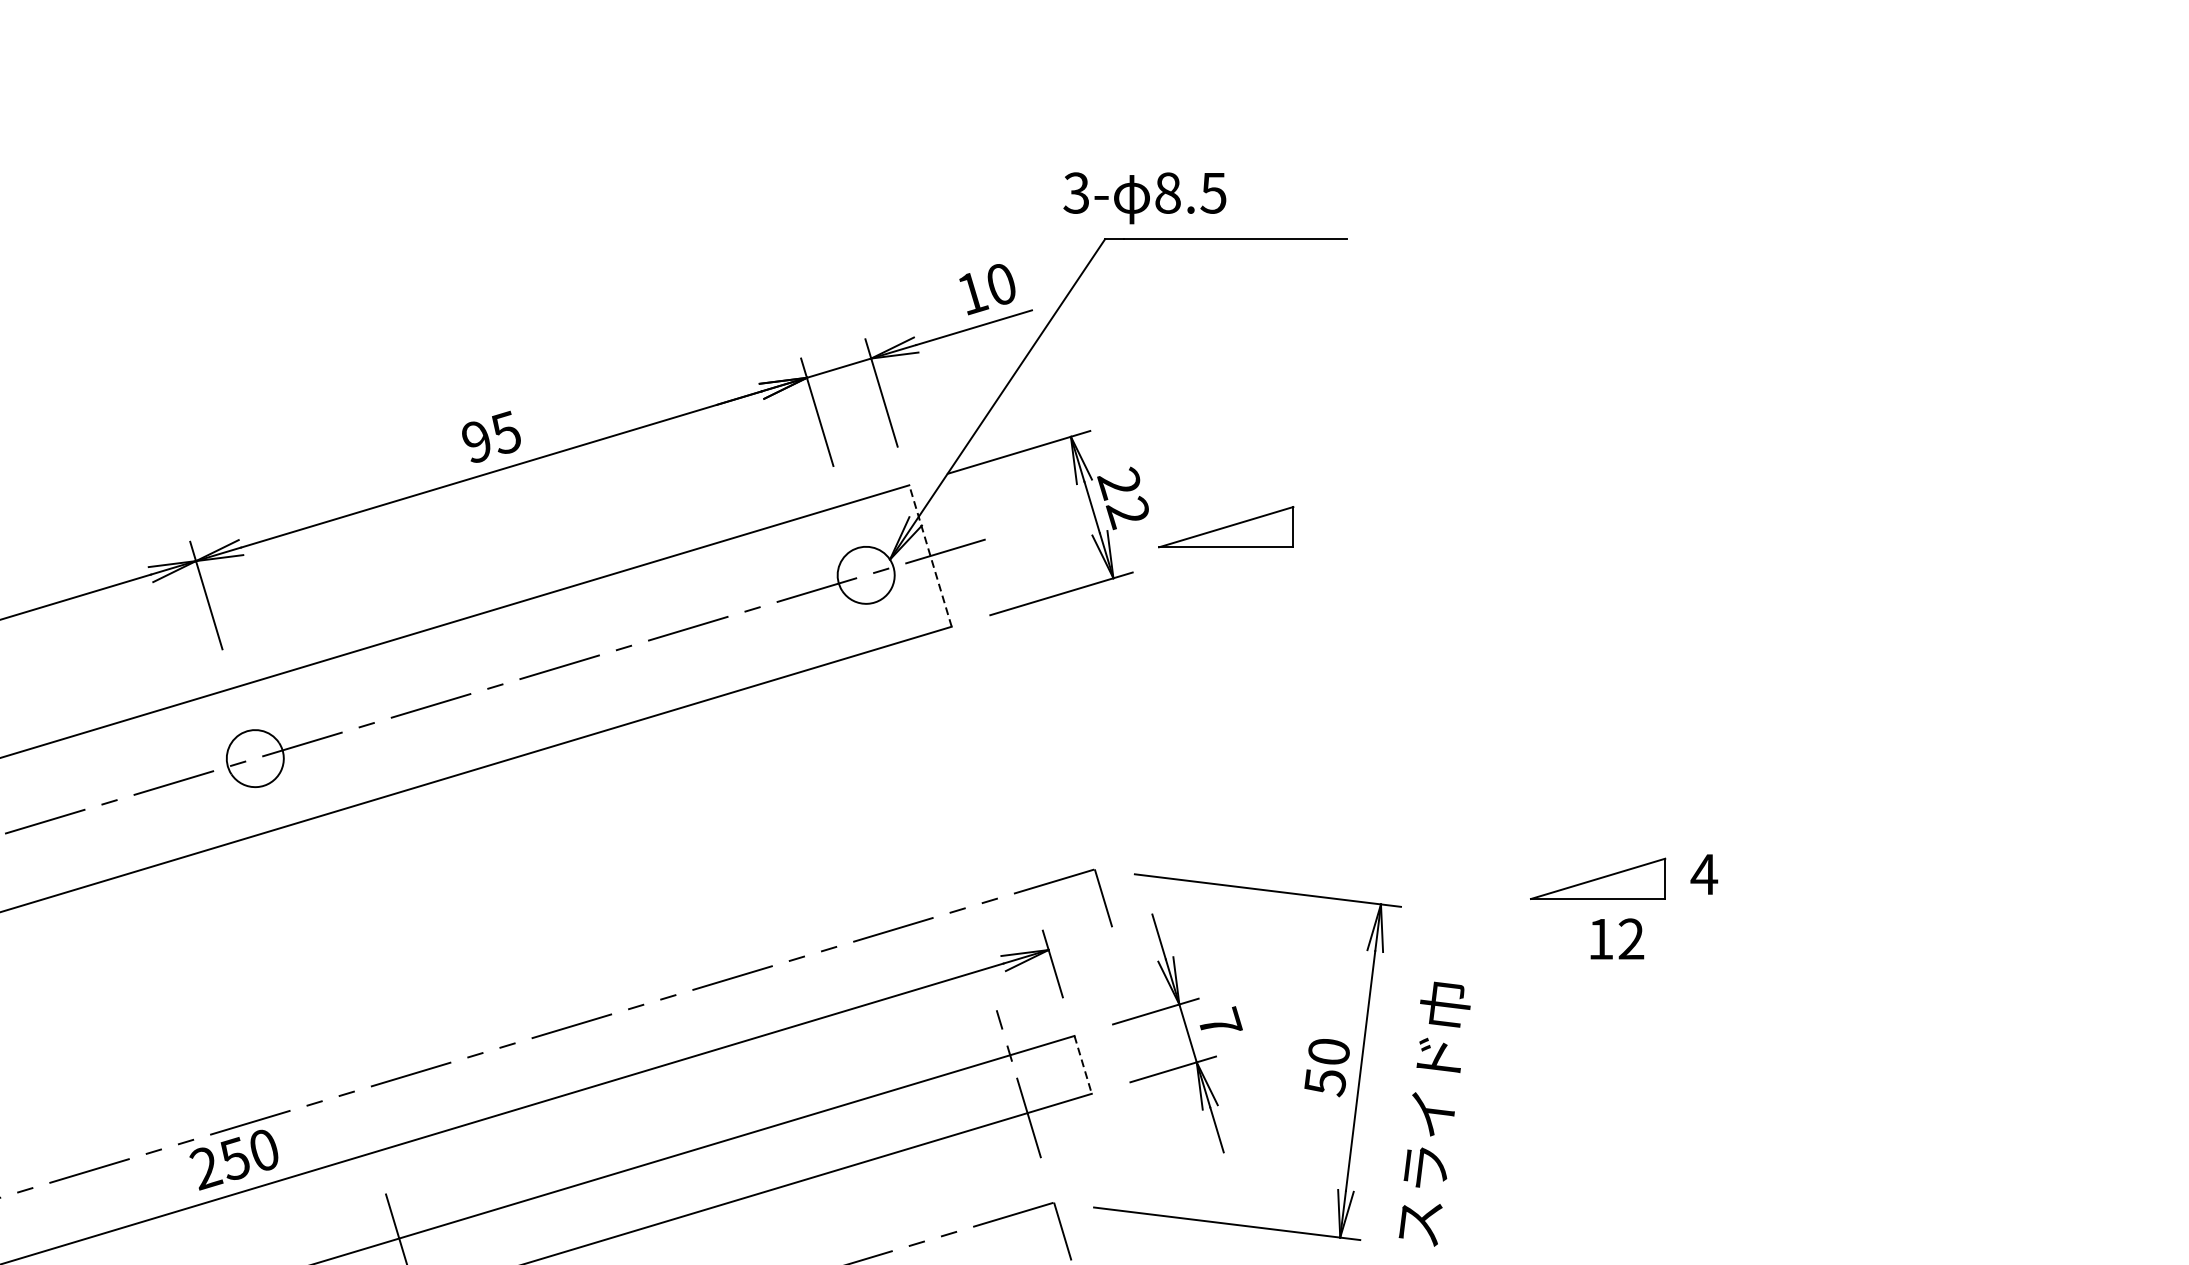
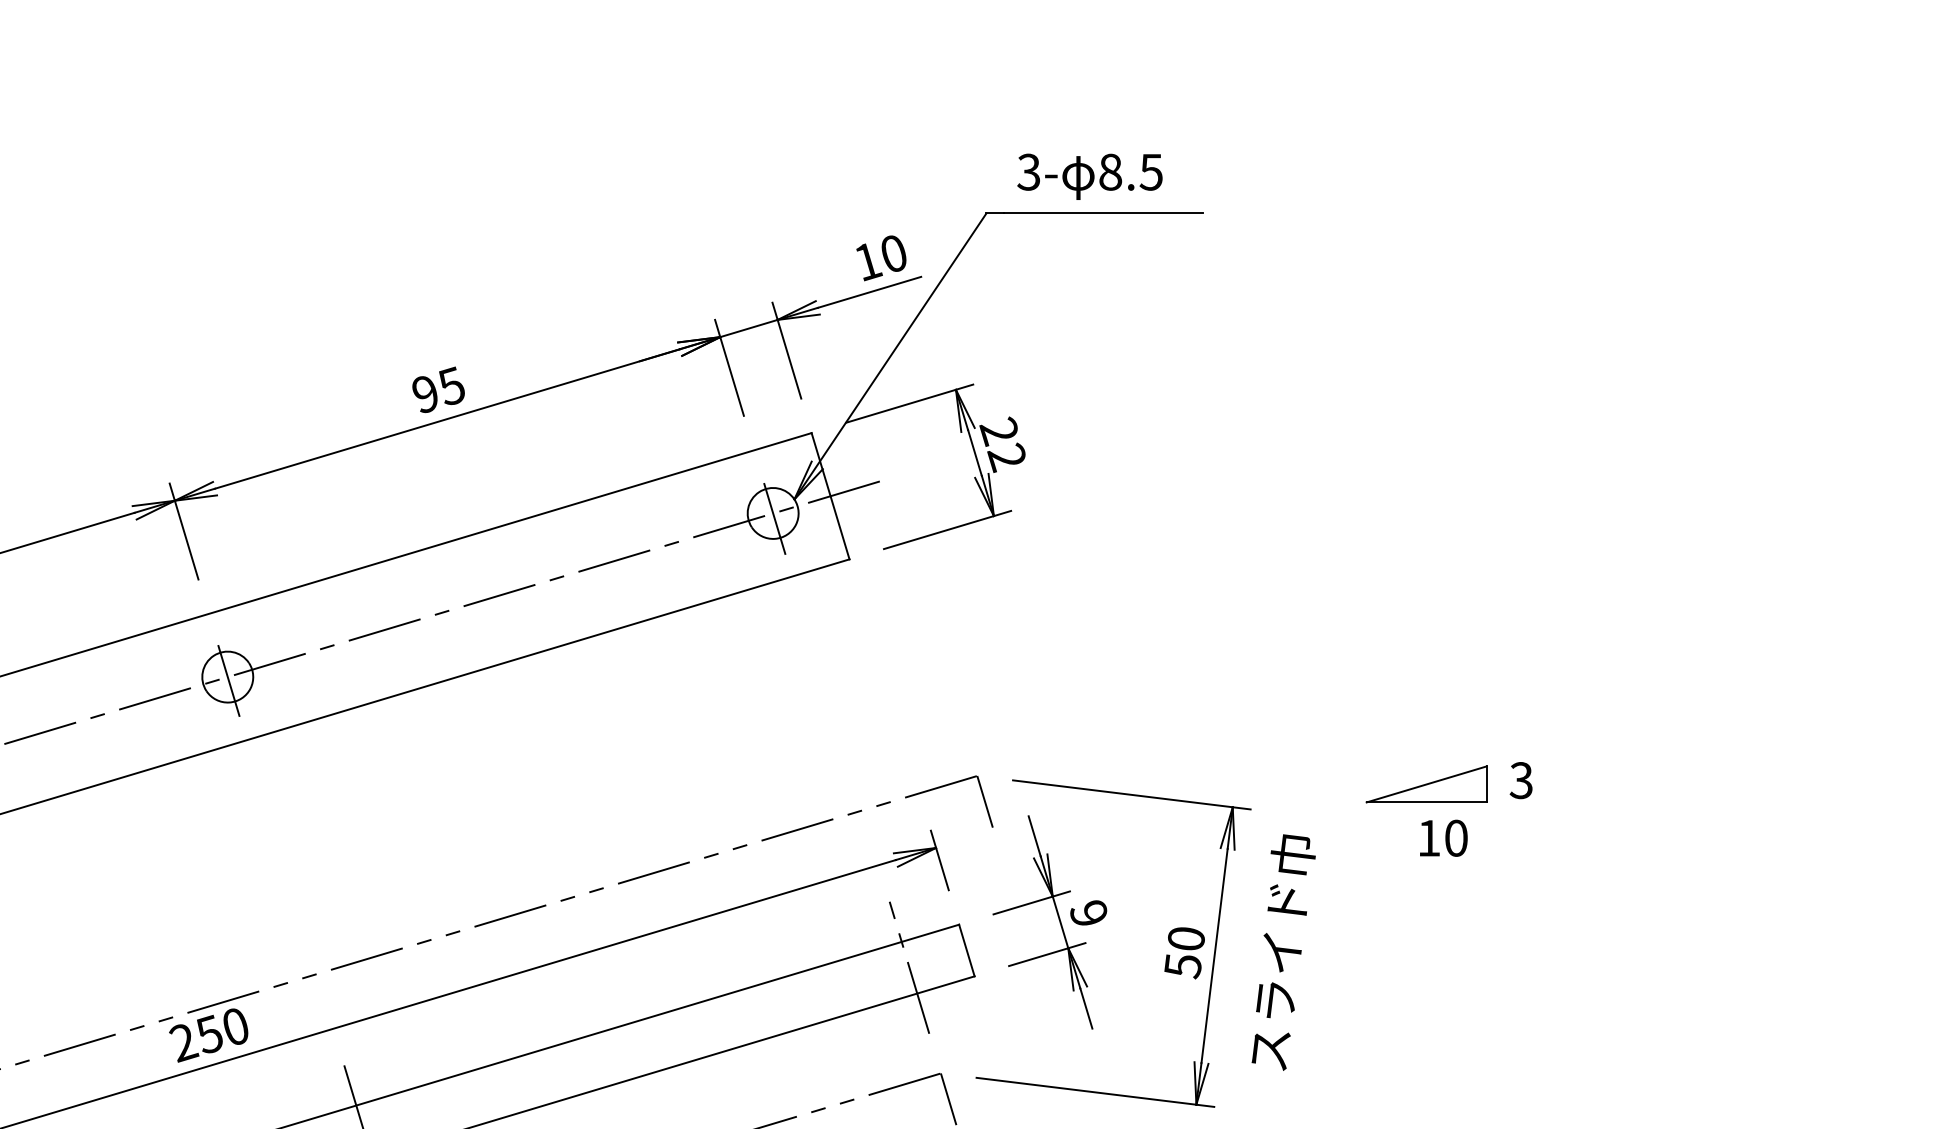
text: (1144, 197) -> (1089, 176), moved
part: (1226, 527) -> (1094, 470), removed
line: (930, 556) -> (830, 496), dashed -> solid
line: (868, 583) -> (775, 520), added
line: (257, 764) -> (229, 682), added
text: (1704, 874) -> (1521, 780), 4 -> 3
text: (1631, 938) -> (1456, 837), 12 -> 10
text: (1220, 1021) -> (1089, 911), 7 -> 9
line: (1082, 1064) -> (966, 950), dashed -> solid
text: (1434, 1114) -> (1283, 952), moved

